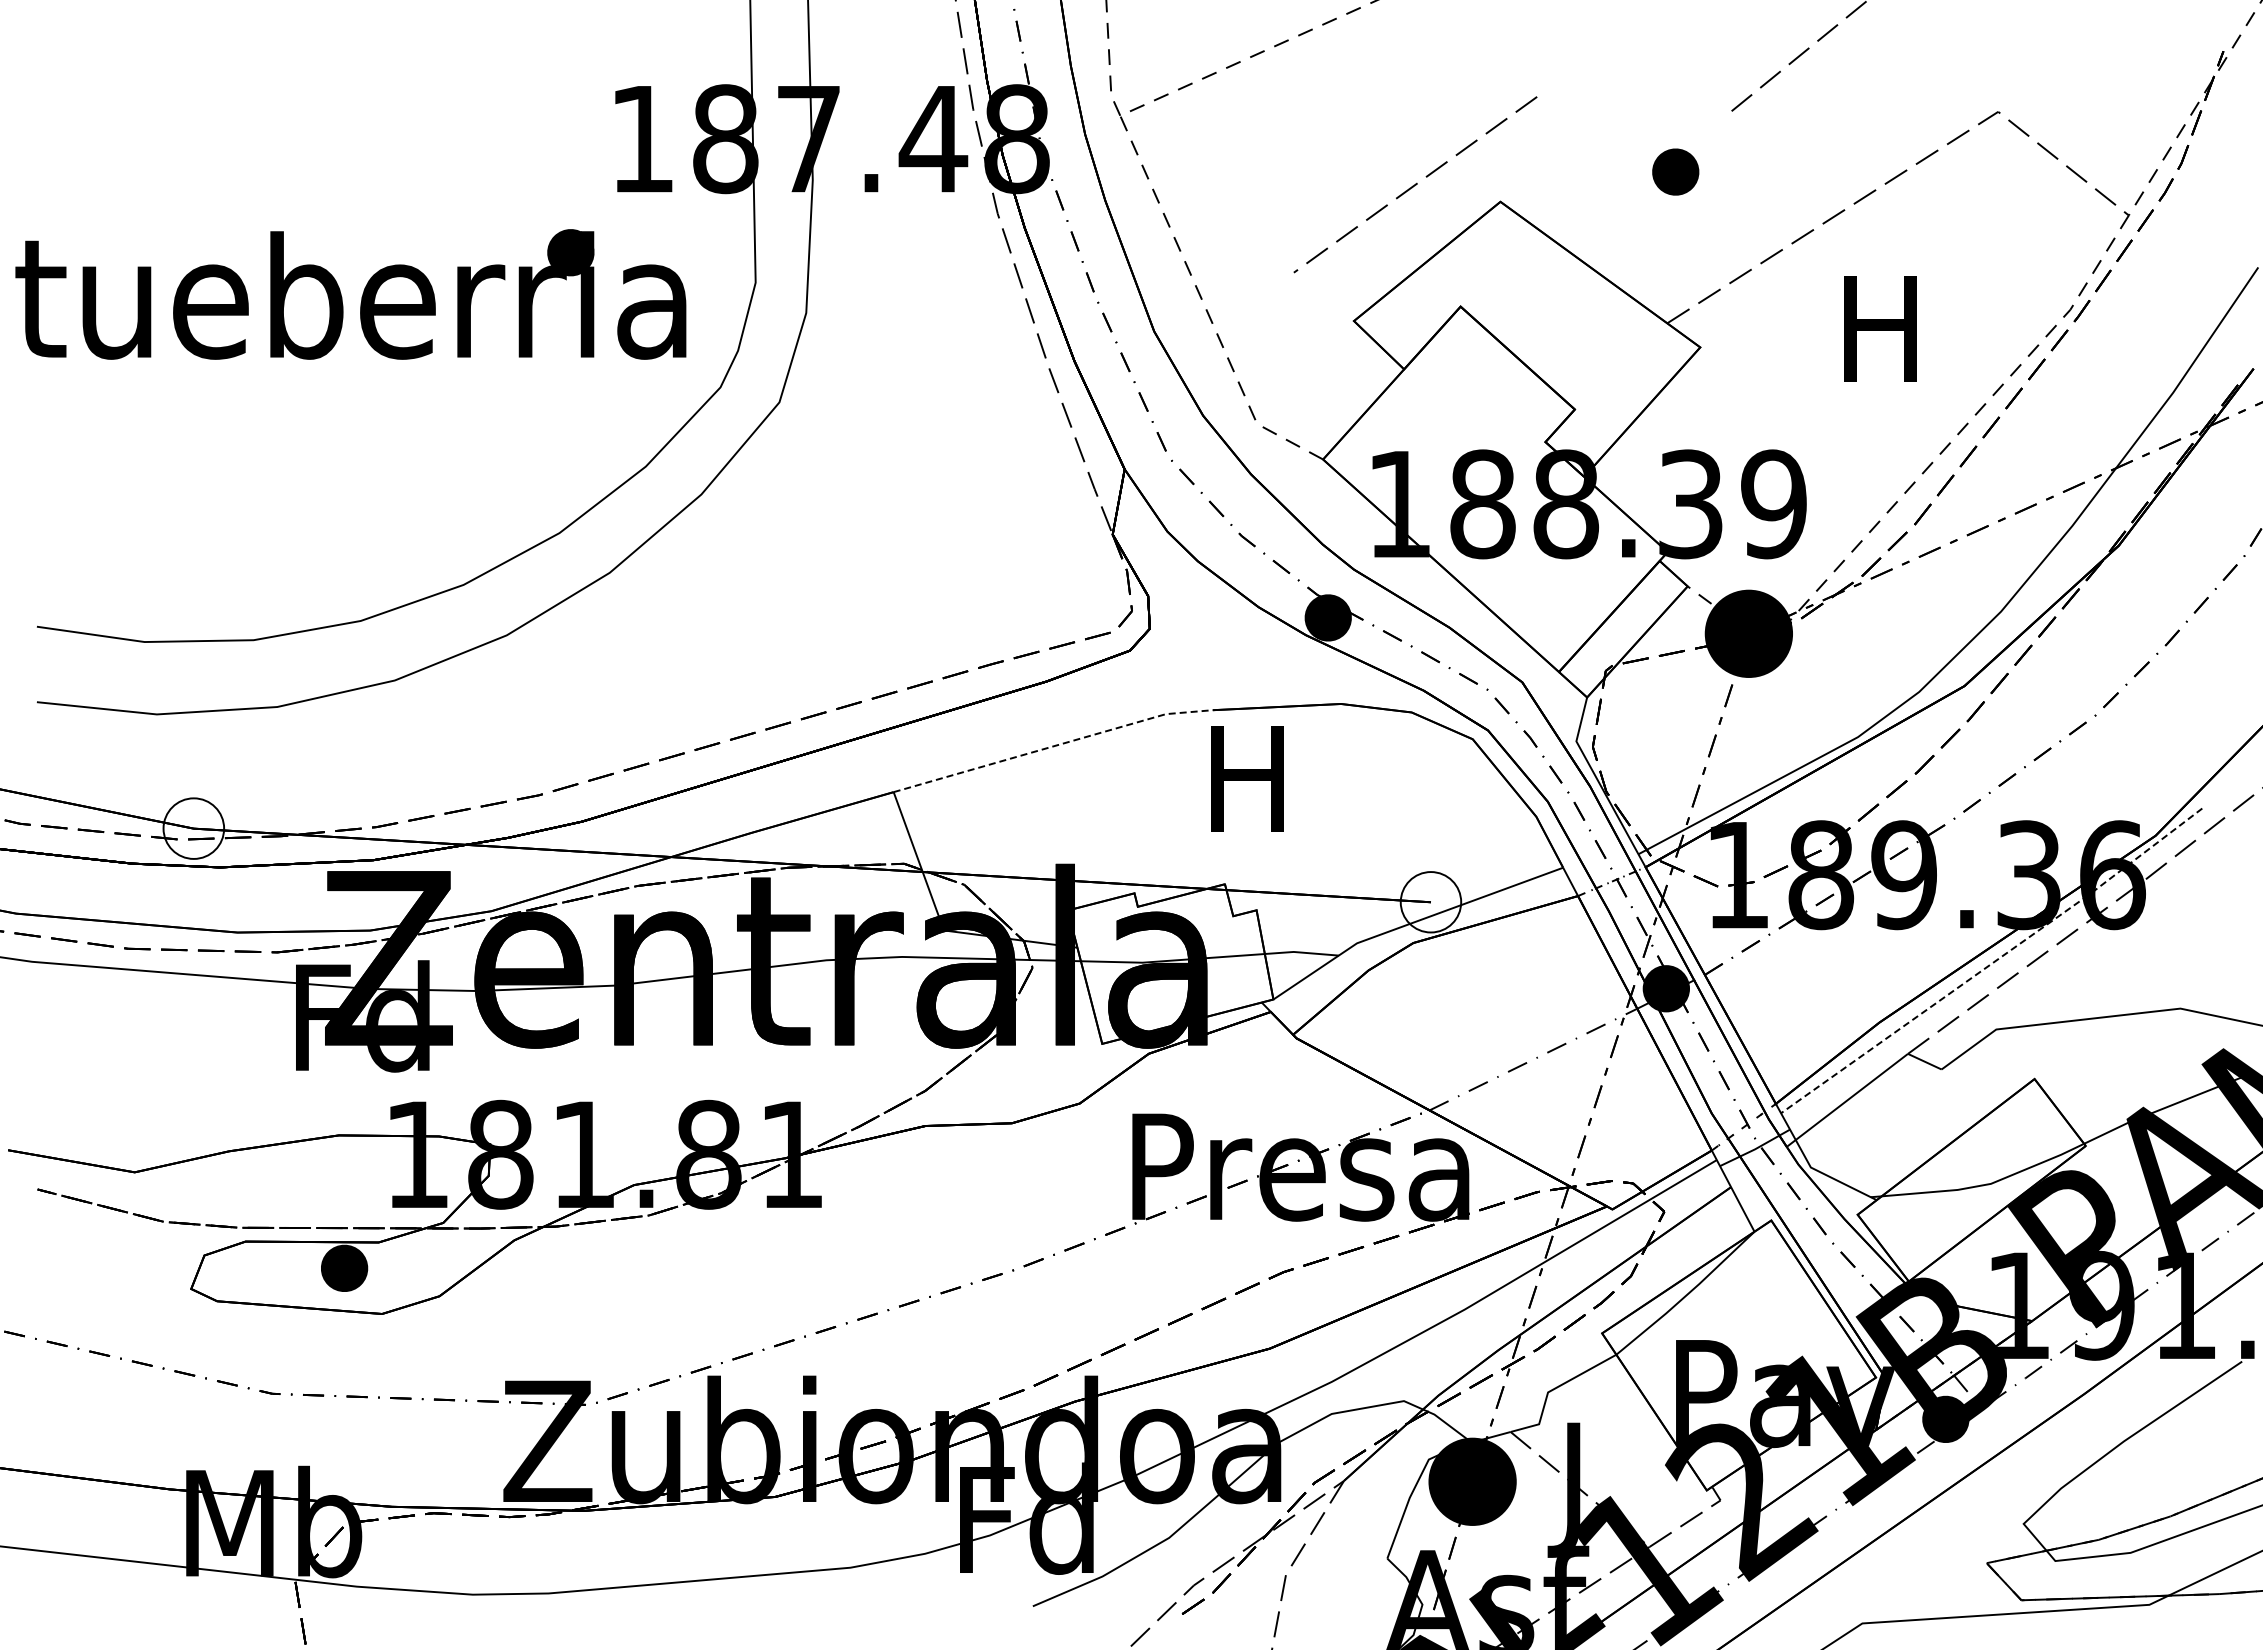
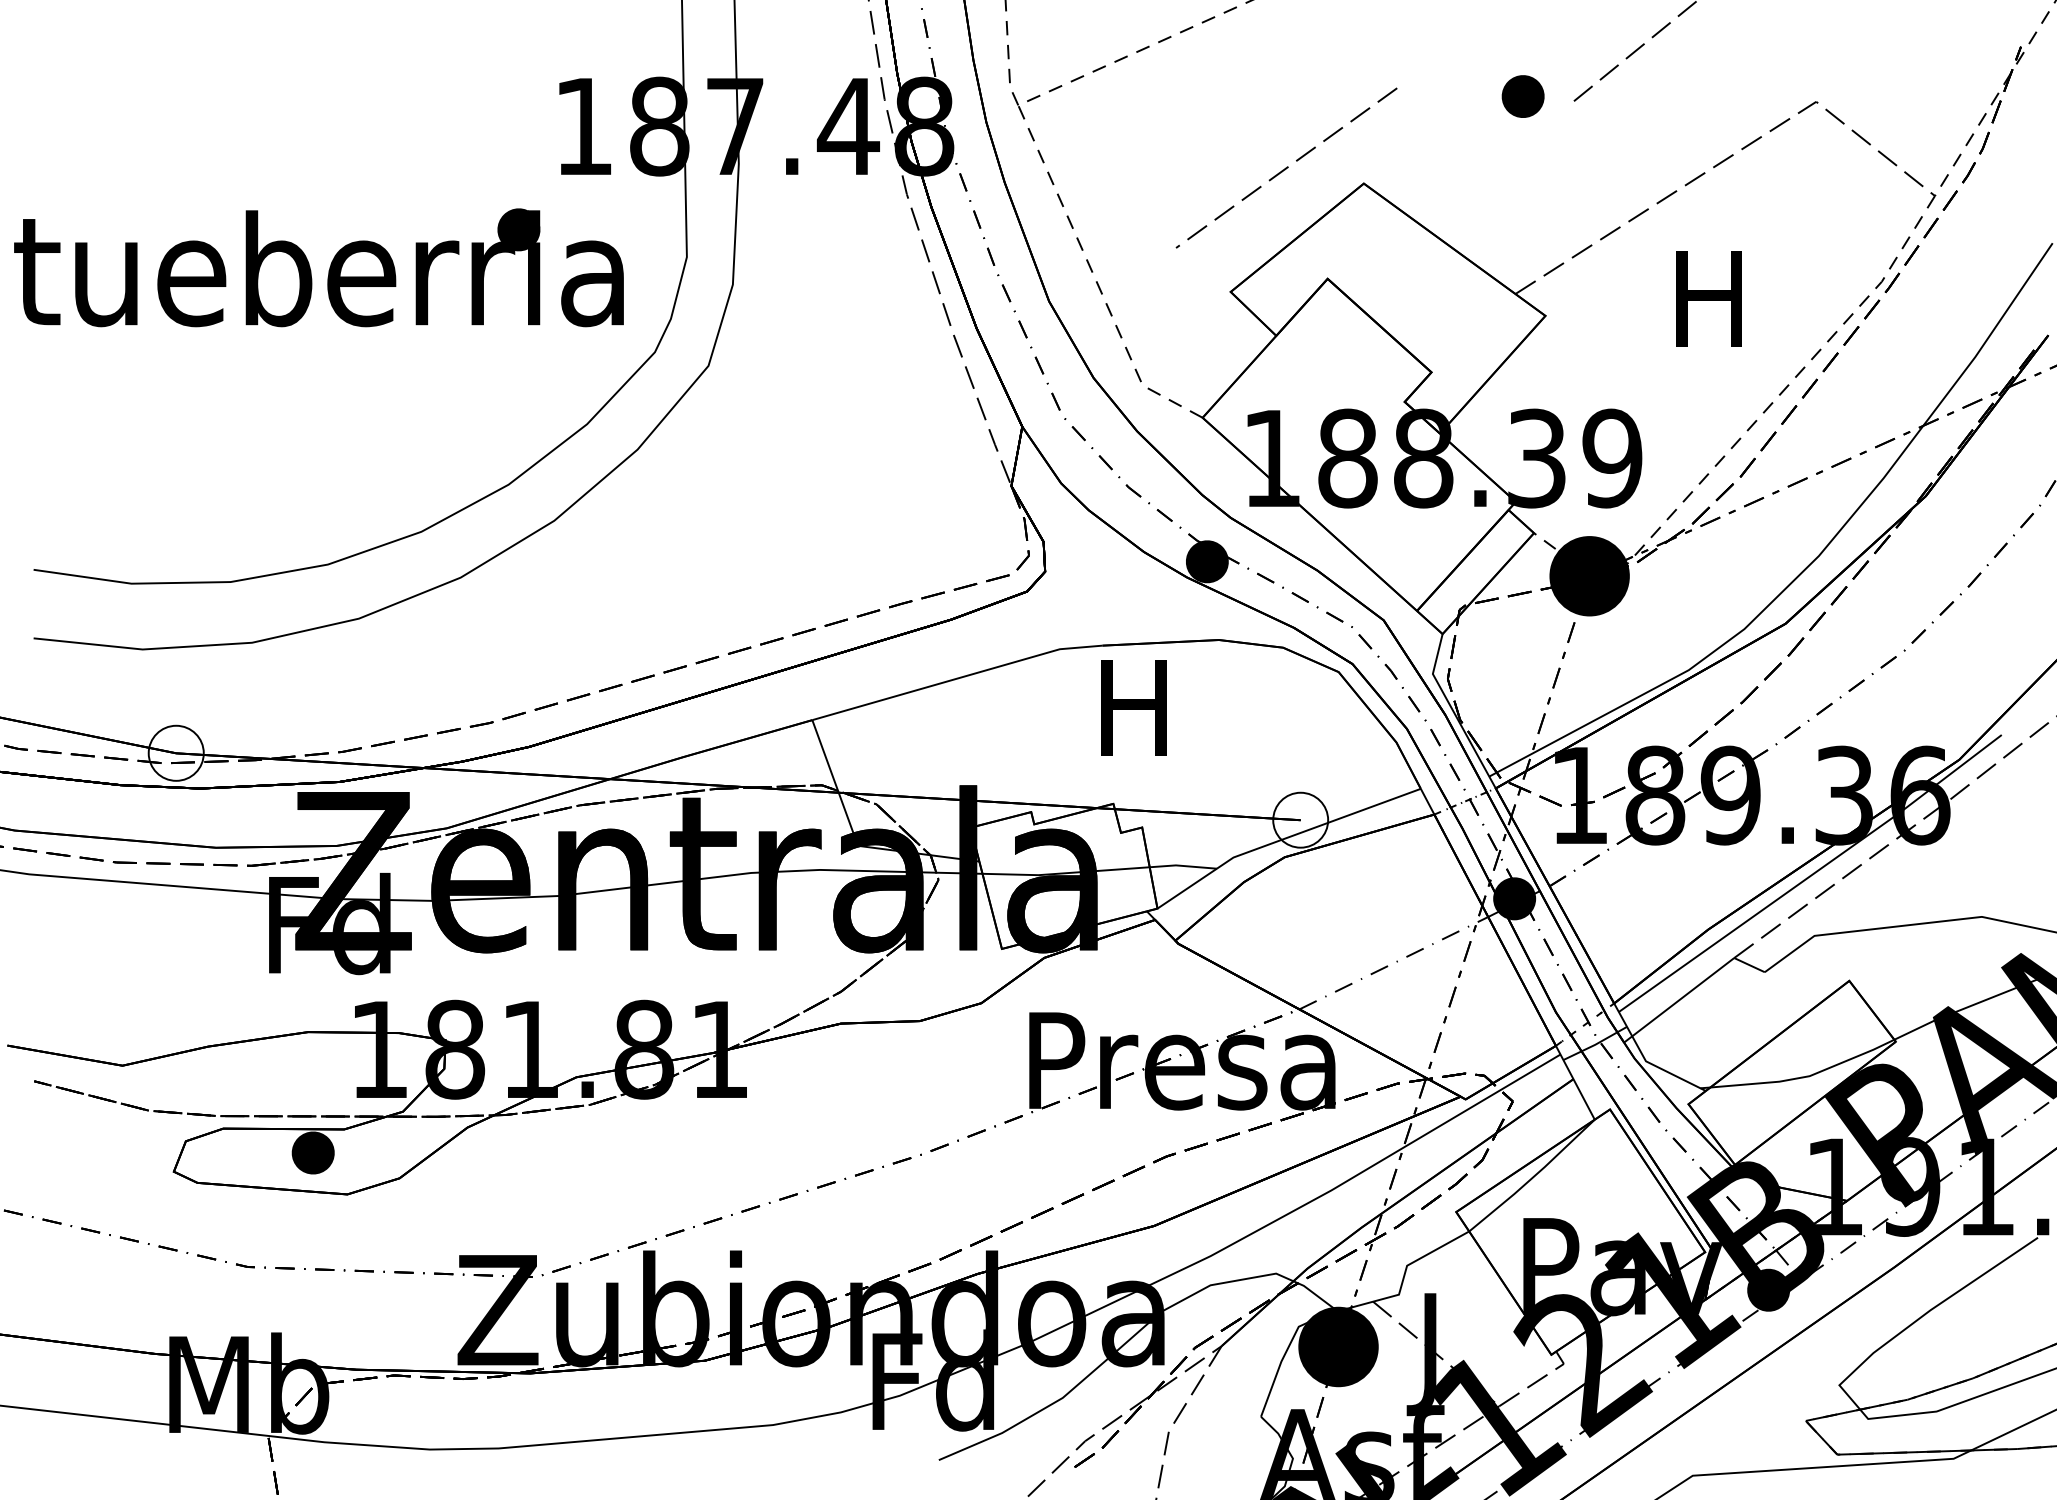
part: (1675, 171) -> (1522, 96), moved
line: (1053, 746) -> (957, 678), dashed -> solid
line: (1993, 962) -> (1811, 874), dashed -> solid

